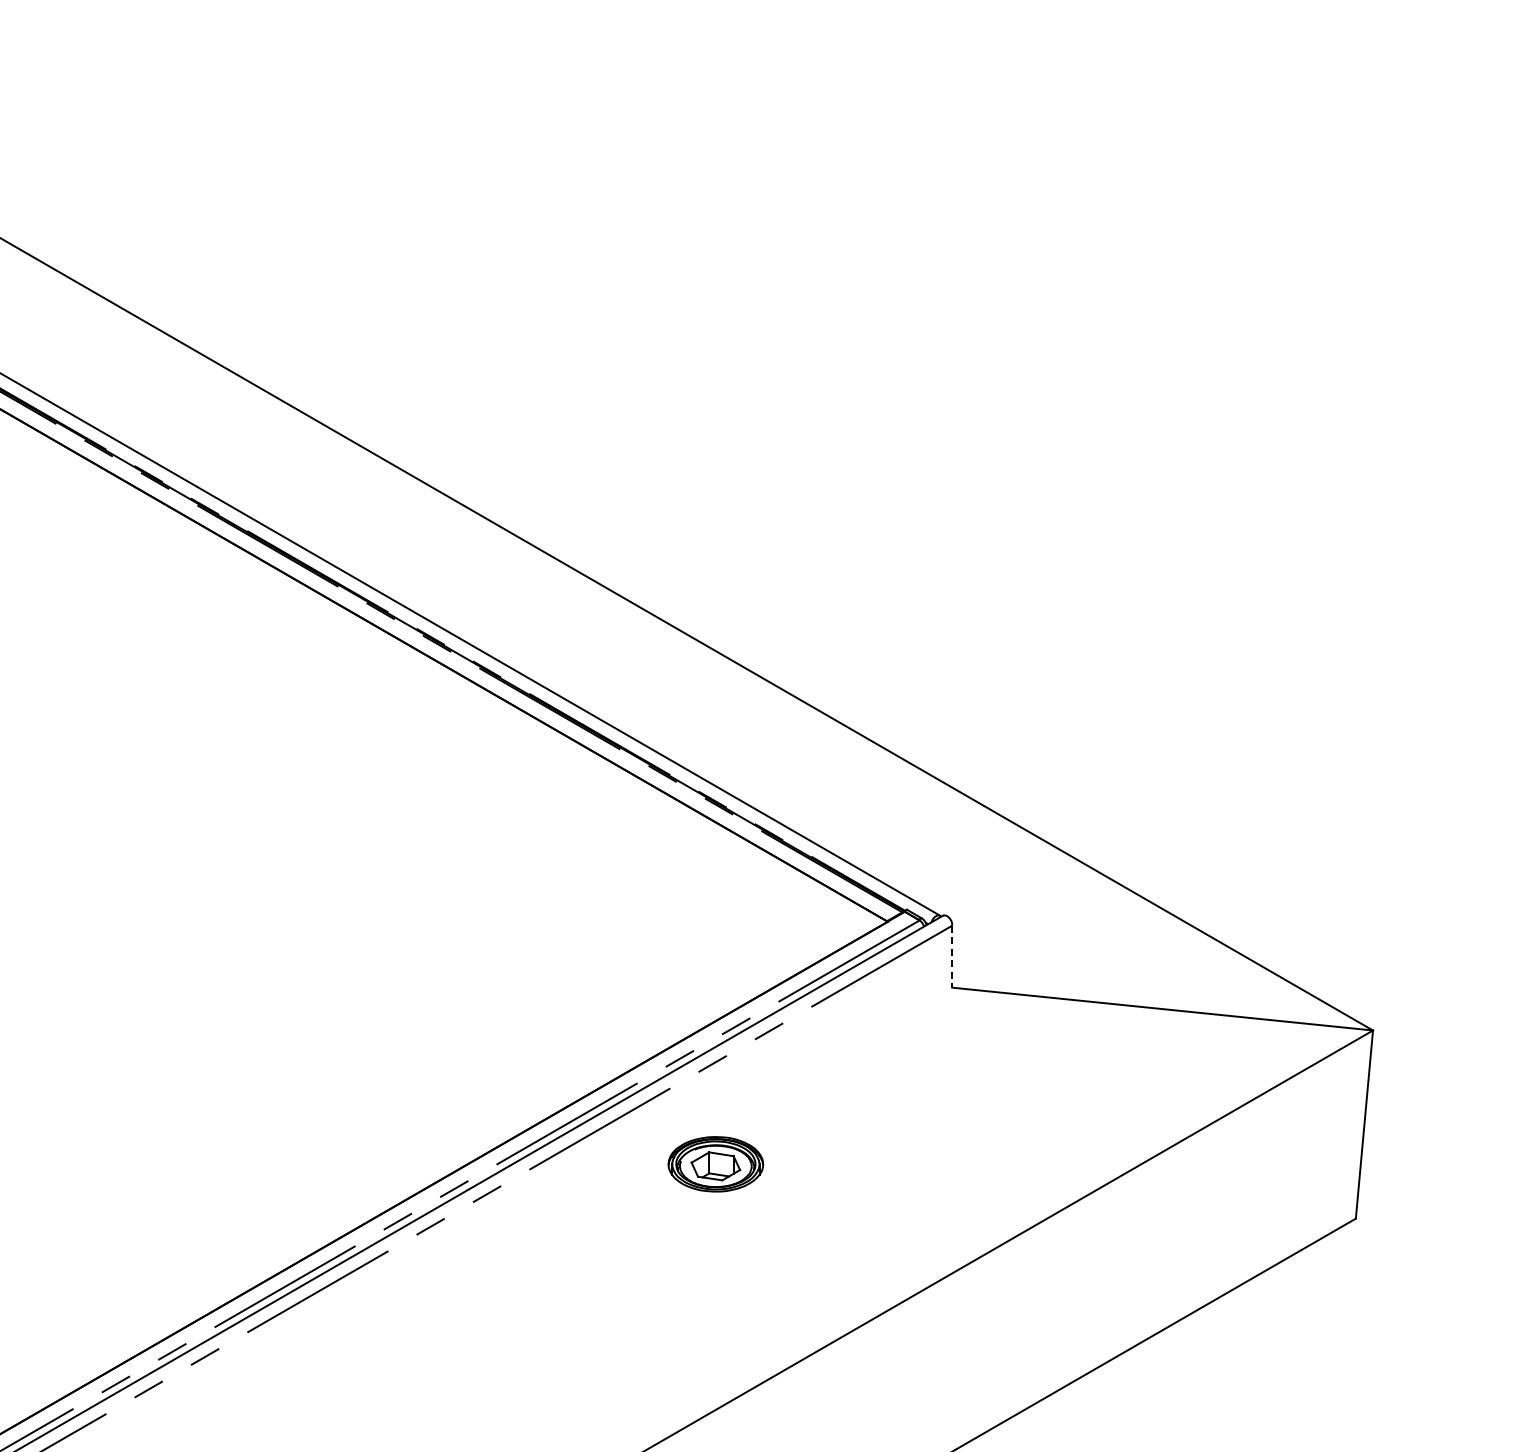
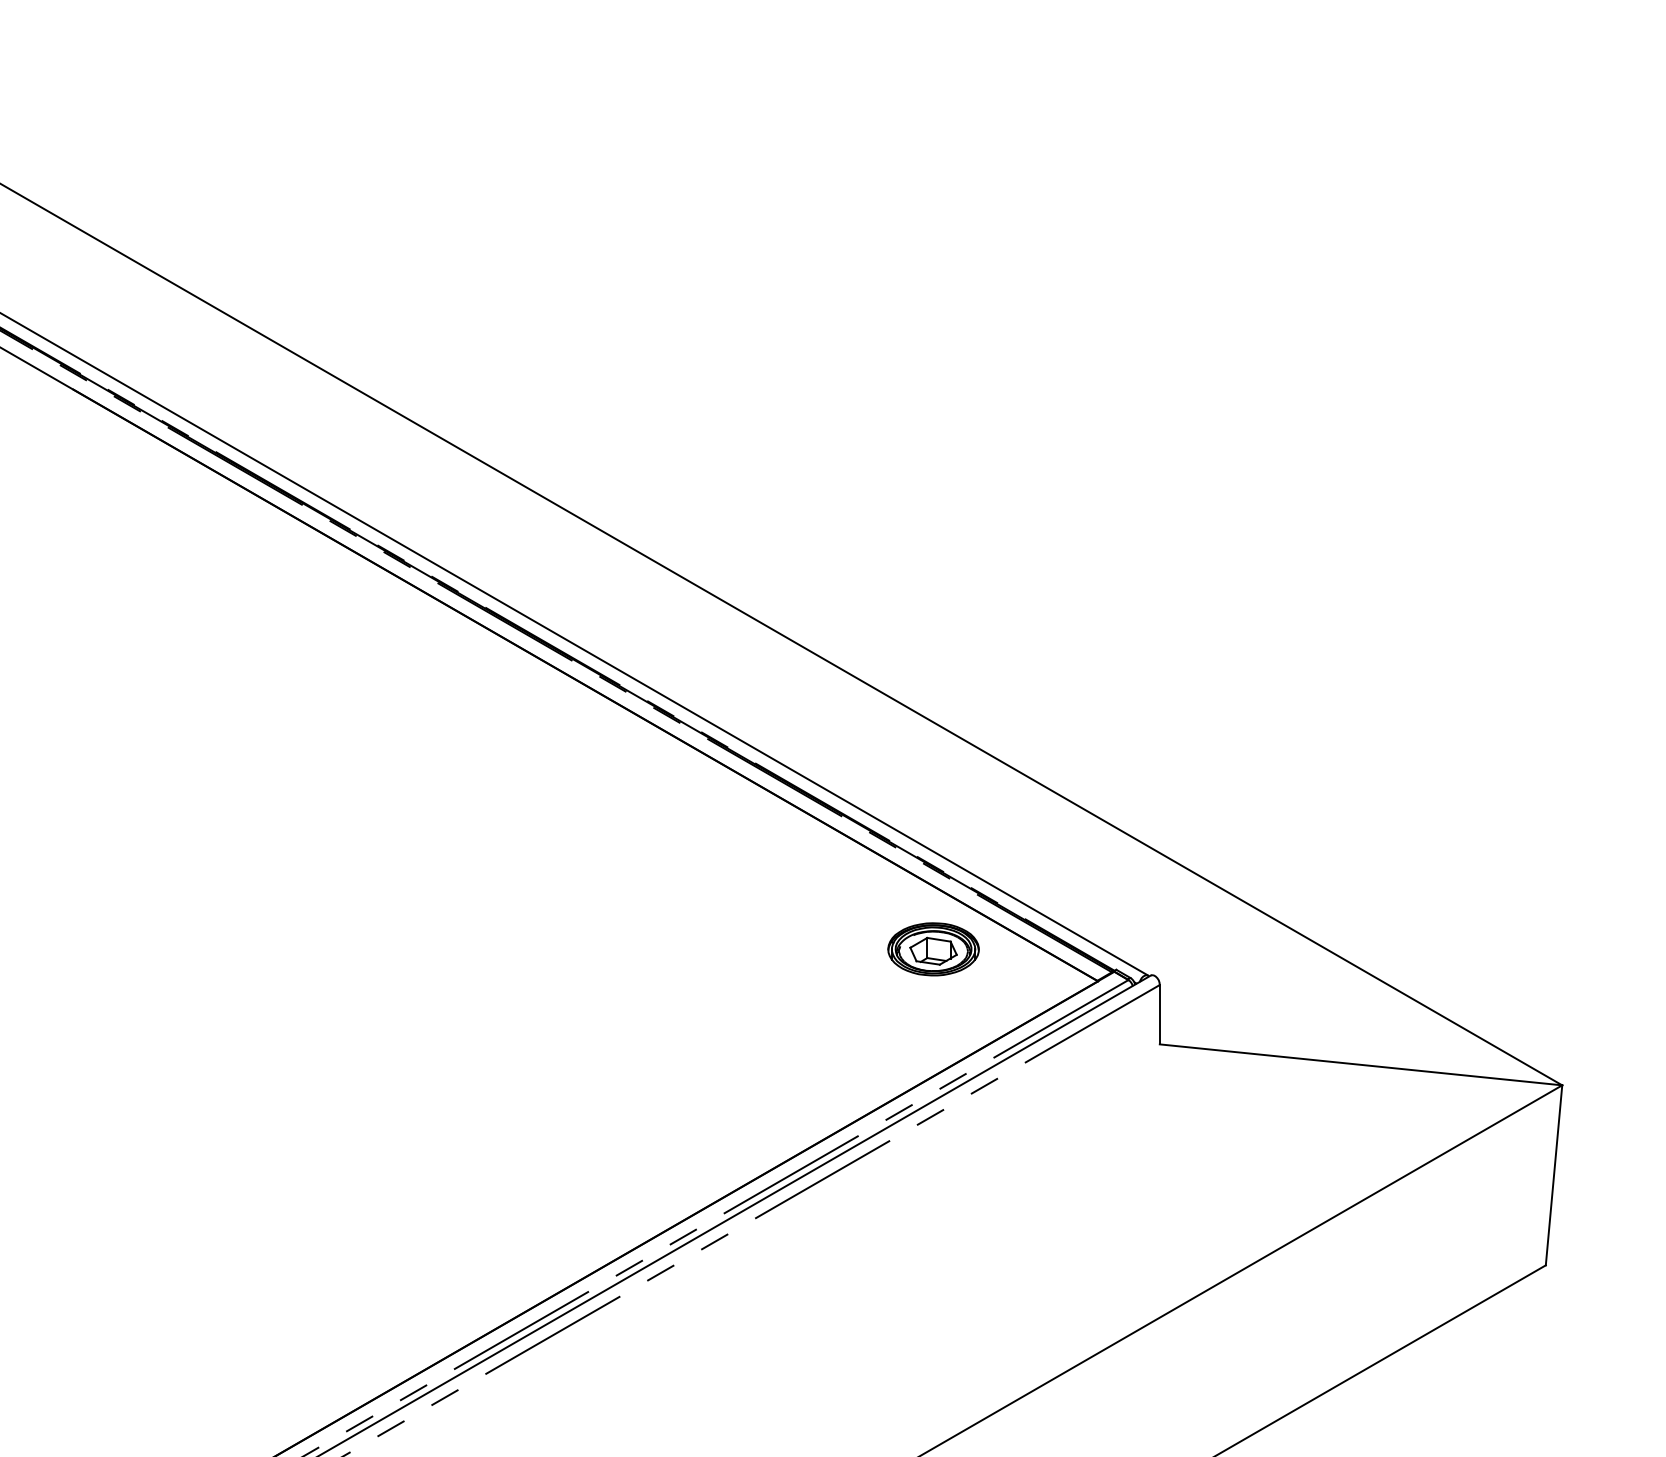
line: (952, 956) -> (1159, 1014), dashed -> solid
part: (715, 1164) -> (933, 949), moved

